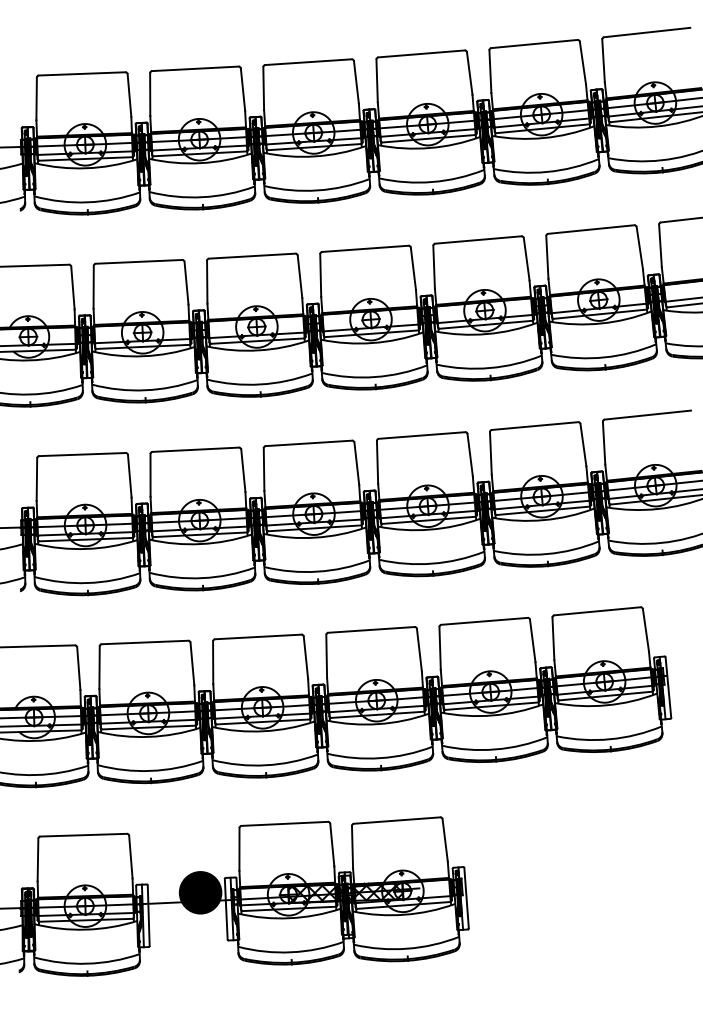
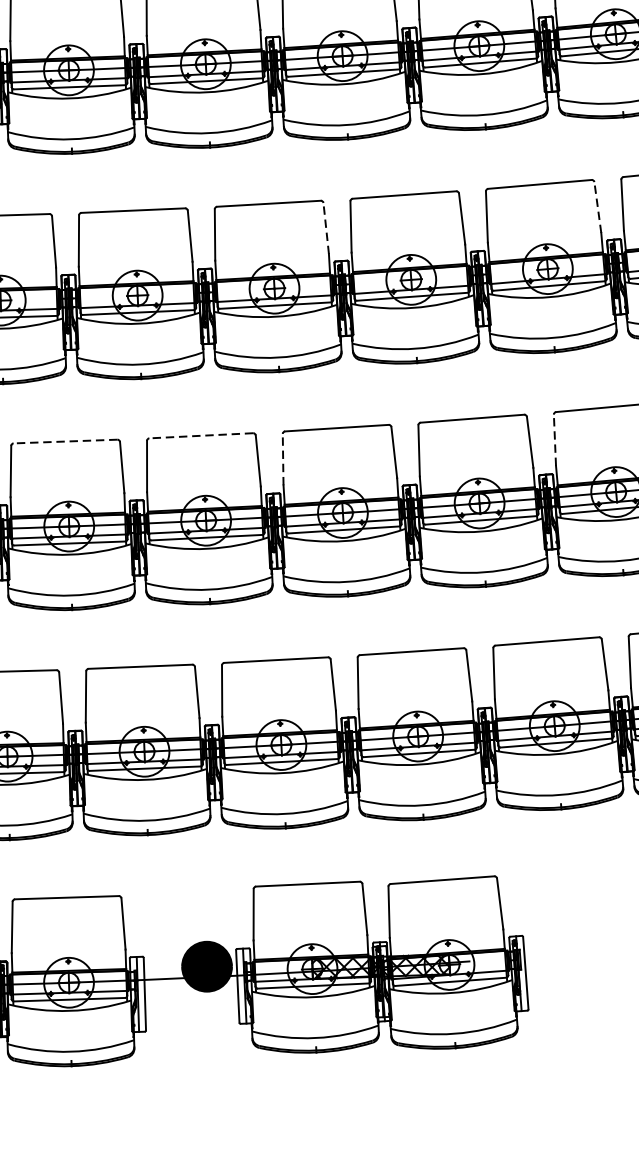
line: (526, 258) -> (597, 206), solid -> dashed
line: (299, 276) -> (325, 228), solid -> dashed
line: (195, 449) -> (200, 435), solid -> dashed
line: (490, 453) -> (554, 440), solid -> dashed
line: (82, 454) -> (65, 441), solid -> dashed
line: (264, 469) -> (283, 459), solid -> dashed

